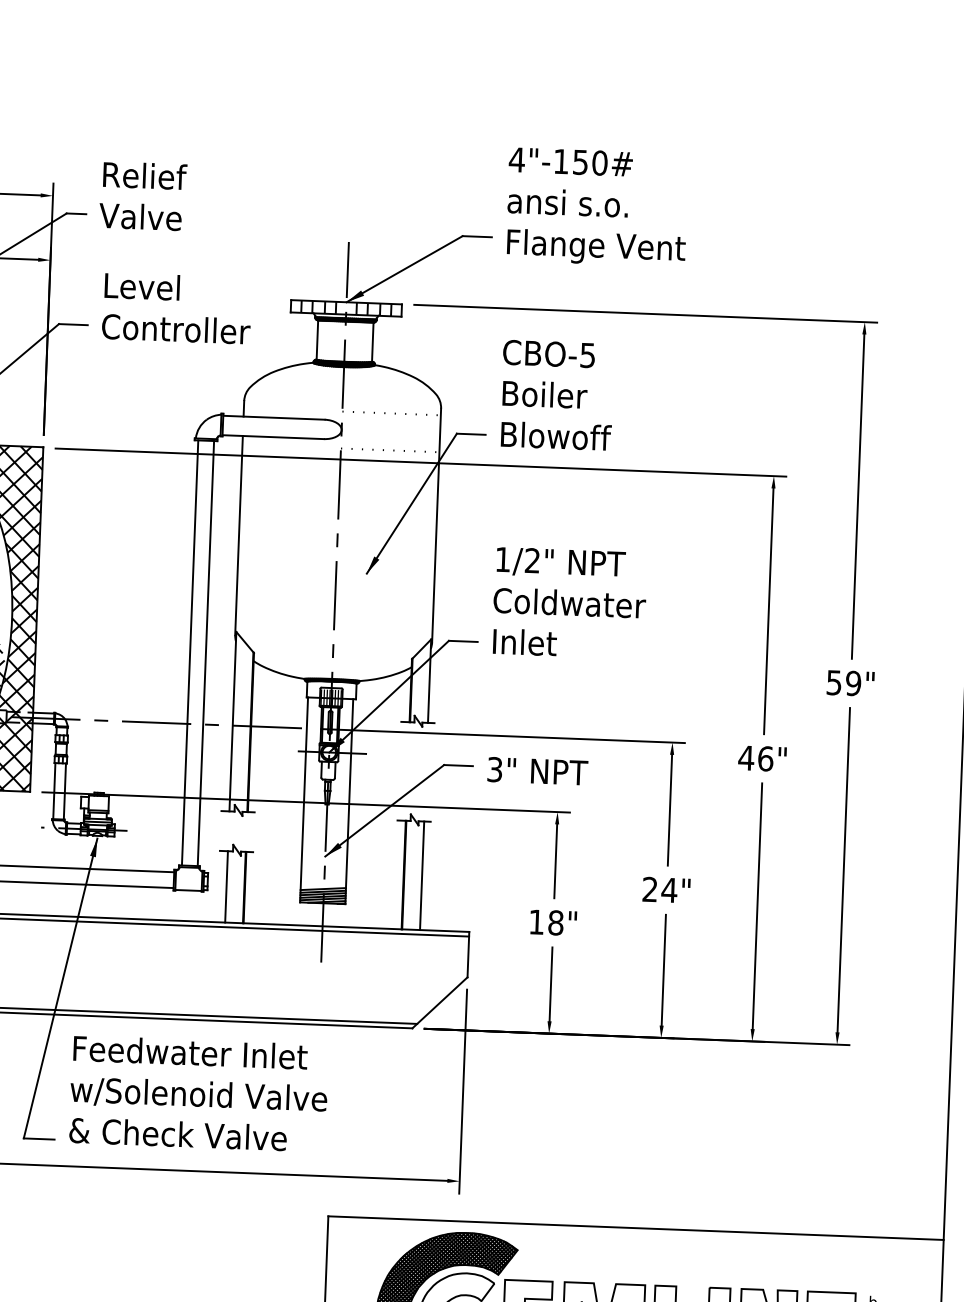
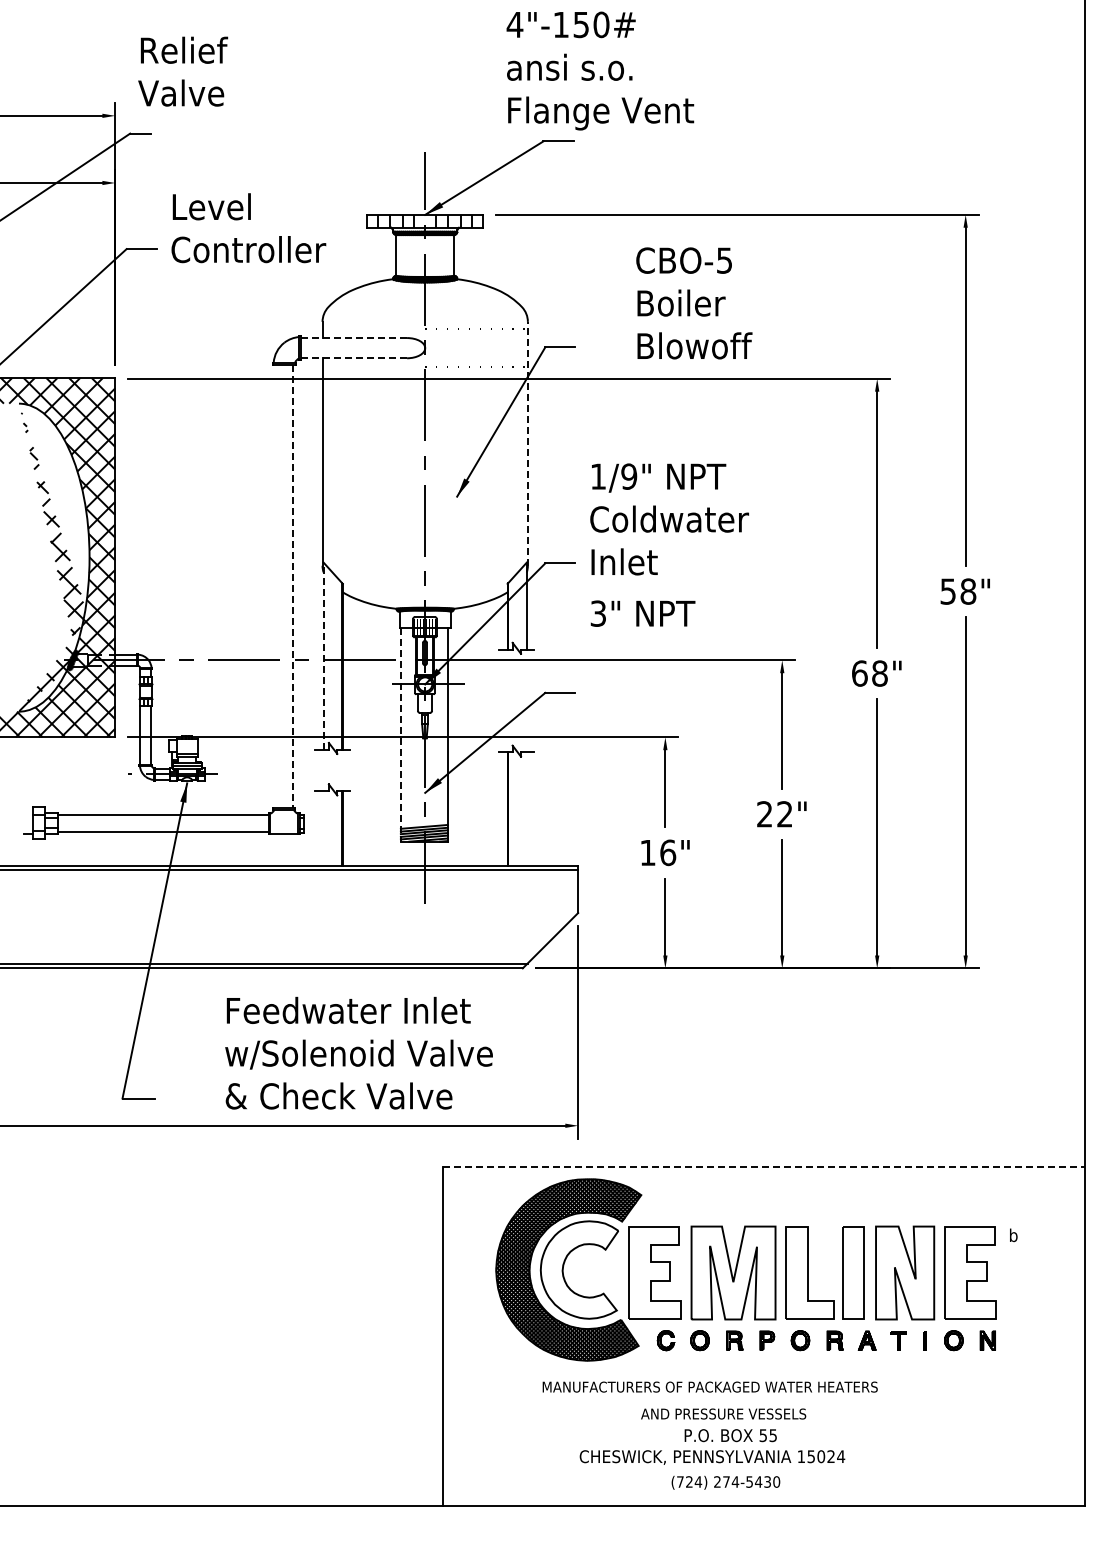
text: (143, 196) -> (183, 71), moved
text: (597, 206) -> (600, 70), moved
text: (557, 395) -> (694, 303), moved
line: (274, 418) -> (354, 338), solid -> dashed
line: (273, 437) -> (354, 358), solid -> dashed
line: (436, 525) -> (527, 443), solid -> dashed
text: (532, 560) -> (629, 476), 1/2" -> 1/9"
line: (190, 652) -> (276, 585), removed
line: (205, 653) -> (292, 586), solid -> dashed
text: (853, 683) -> (968, 591), 59" -> 58"
line: (232, 721) -> (323, 656), solid -> dashed
text: (755, 758) -> (869, 673), 46" -> 68"
text: (537, 771) -> (642, 613), moved
line: (303, 799) -> (400, 734), solid -> dashed
line: (421, 875) -> (526, 808), removed
line: (226, 886) -> (323, 828), removed
text: (669, 890) -> (784, 814), 24" -> 22"
text: (556, 922) -> (668, 852), 18" -> 16"
text: (198, 1093) -> (358, 1052), moved
line: (635, 1228) -> (763, 1167), solid -> dashed

